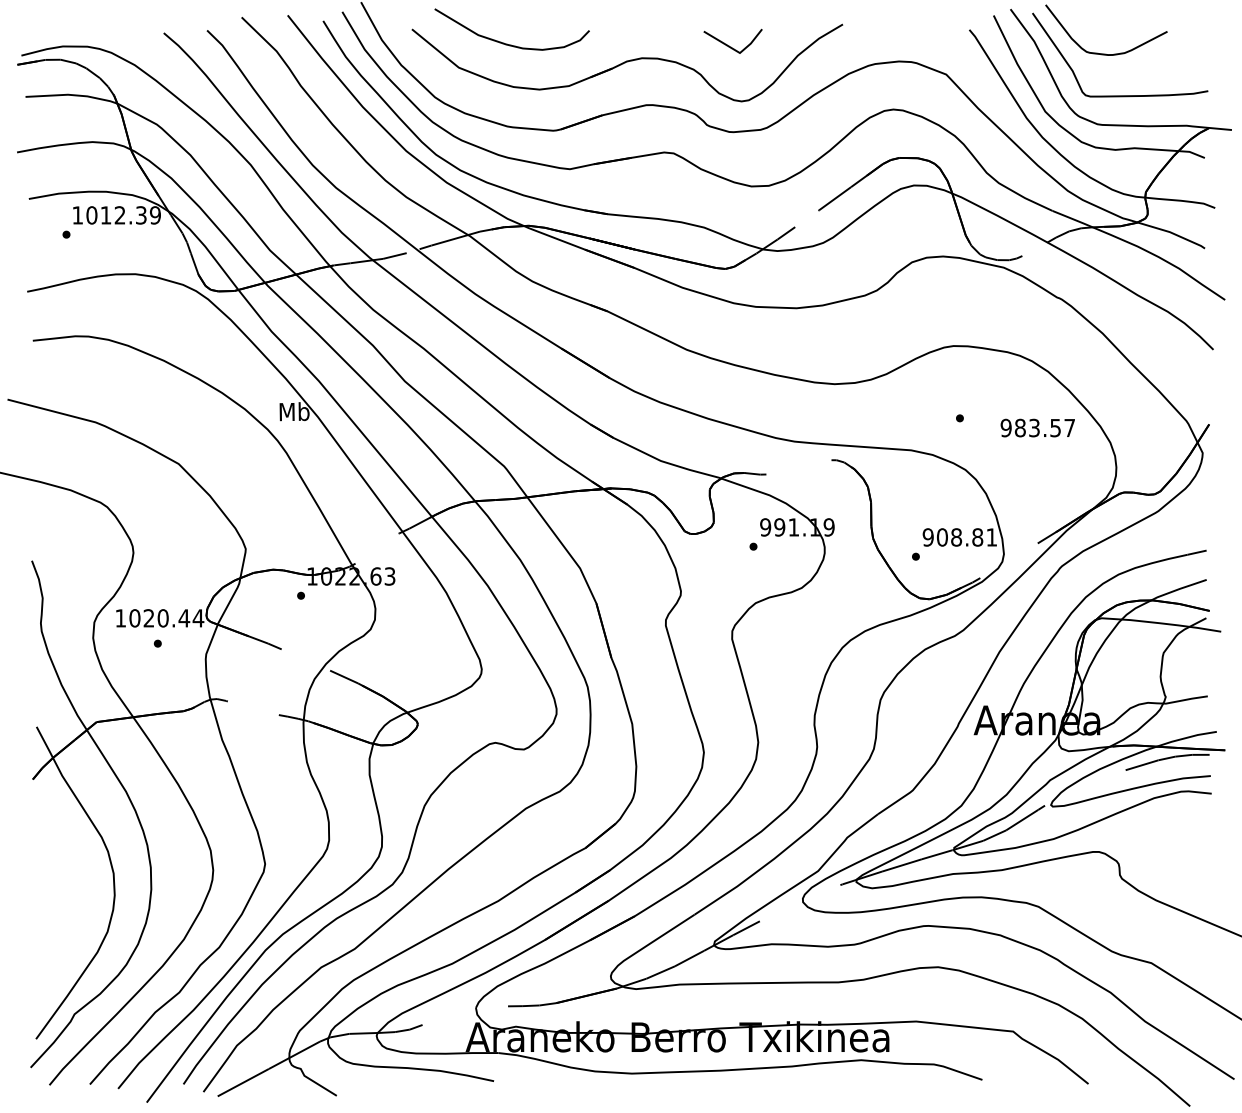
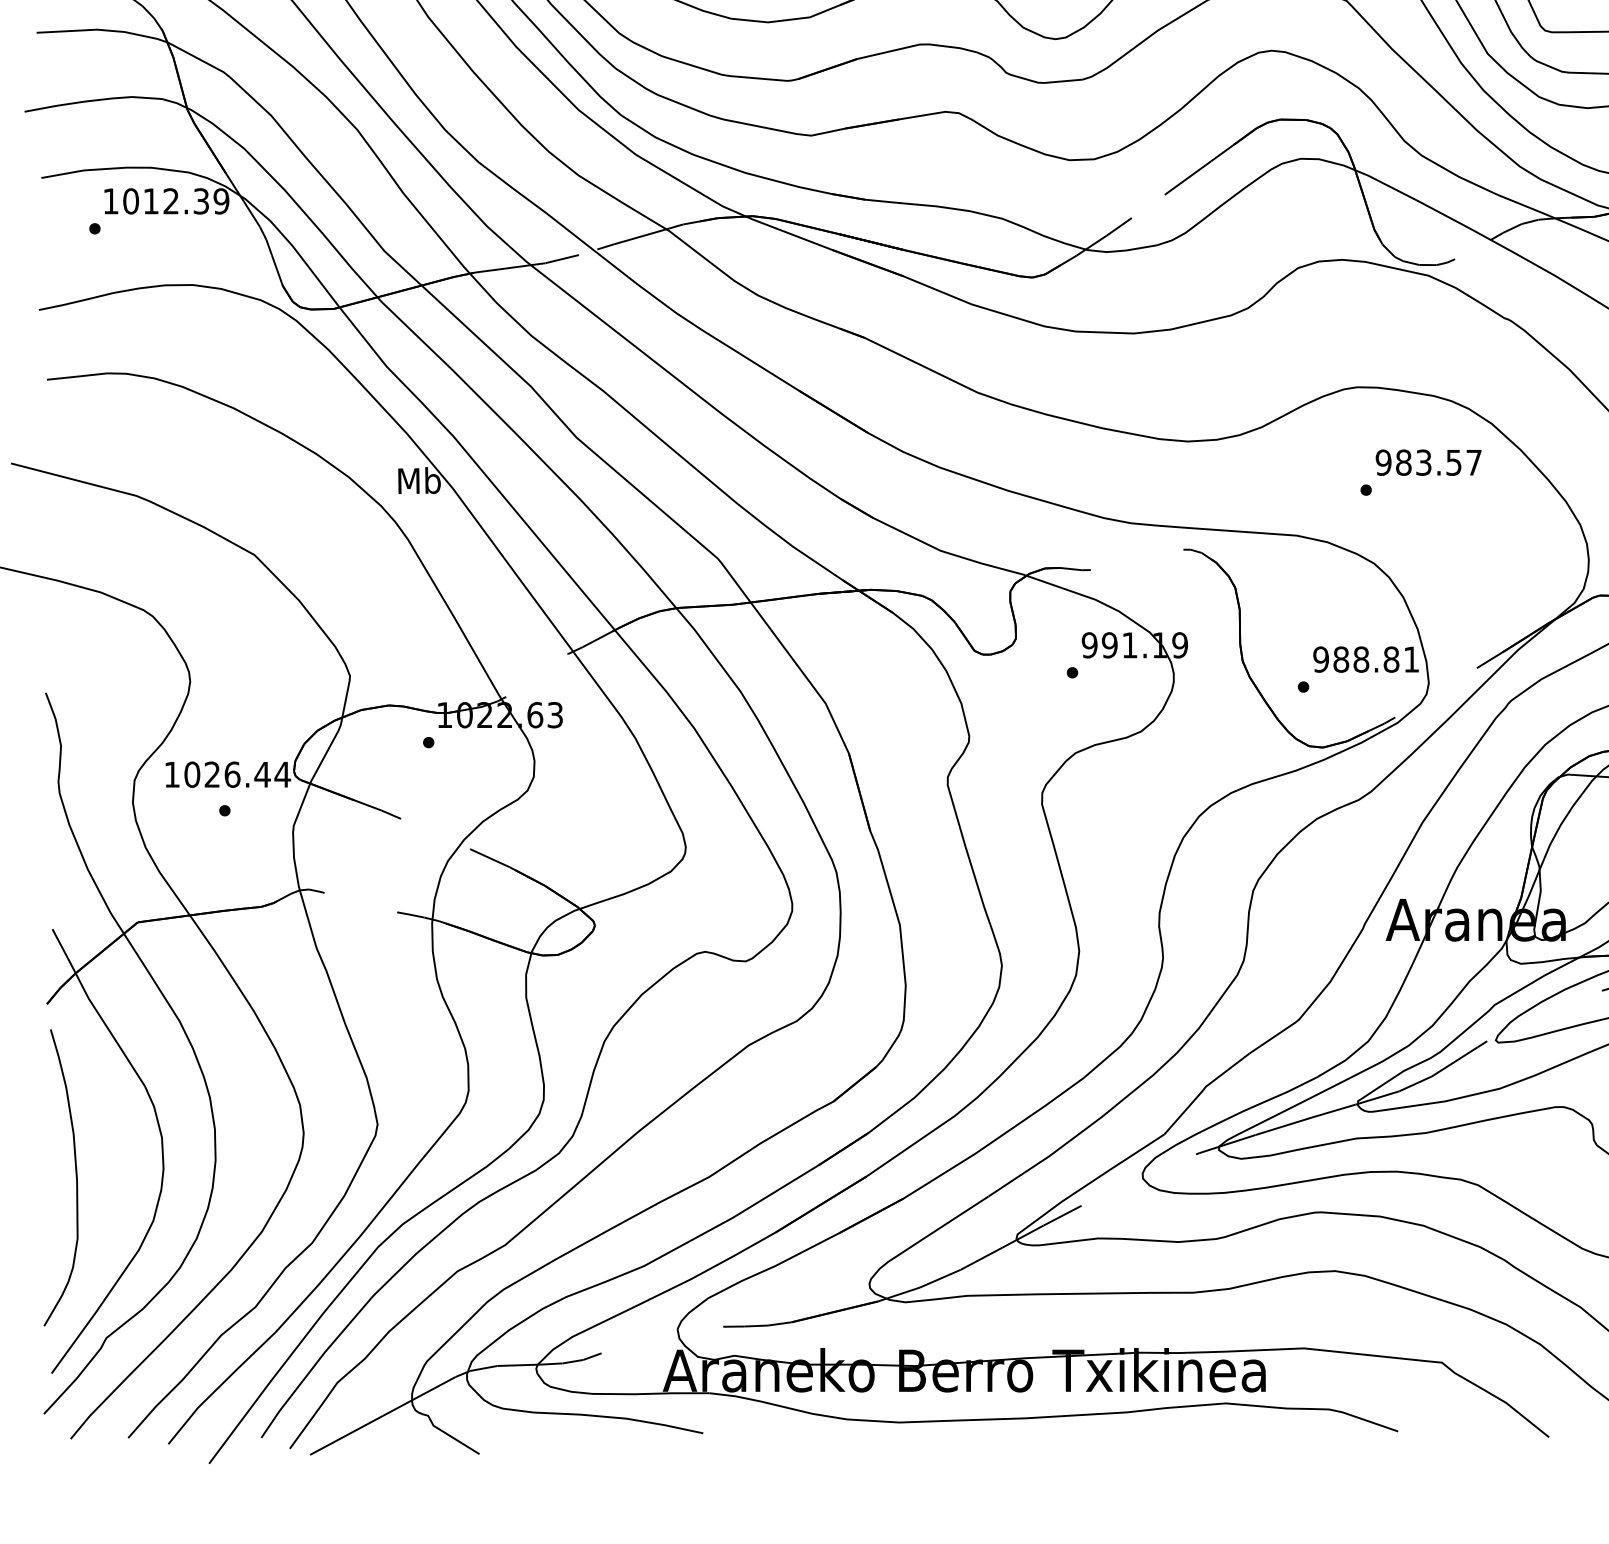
text: (1037, 427) -> (1428, 461), moved
text: (941, 537) -> (1339, 659), 908.81 -> 988.81
text: (162, 618) -> (231, 774), 1020.44 -> 1026.44
curve: (52, 901) -> (74, 1177), added

